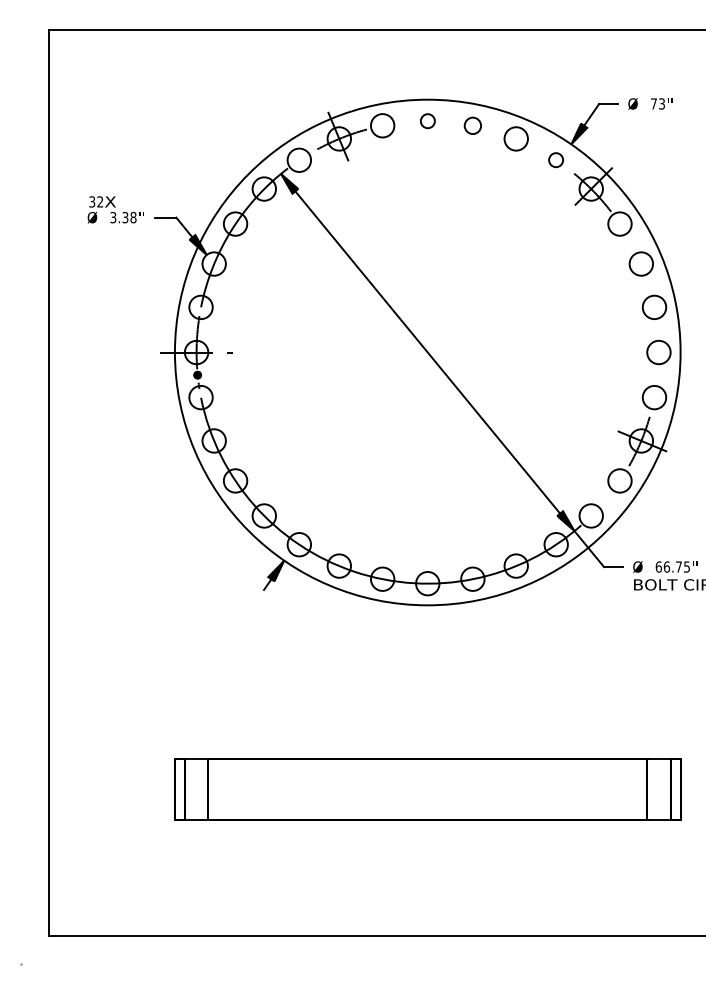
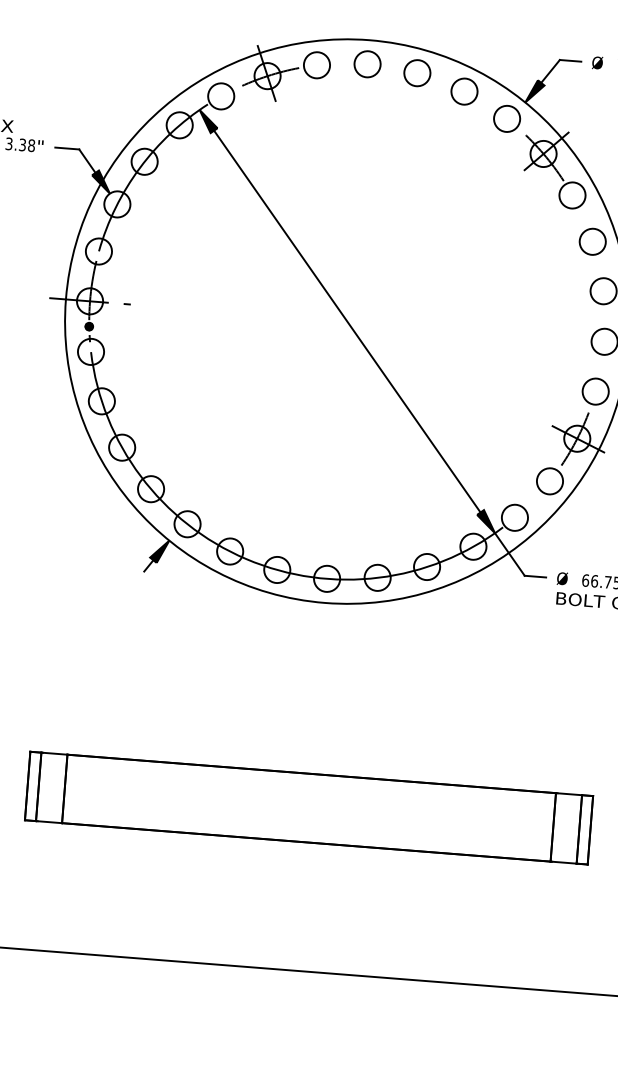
circle: (427, 120) -> (367, 63), size x1.67
circle: (472, 125) -> (416, 72), size x1.43
circle: (555, 159) -> (506, 117), size x1.67

